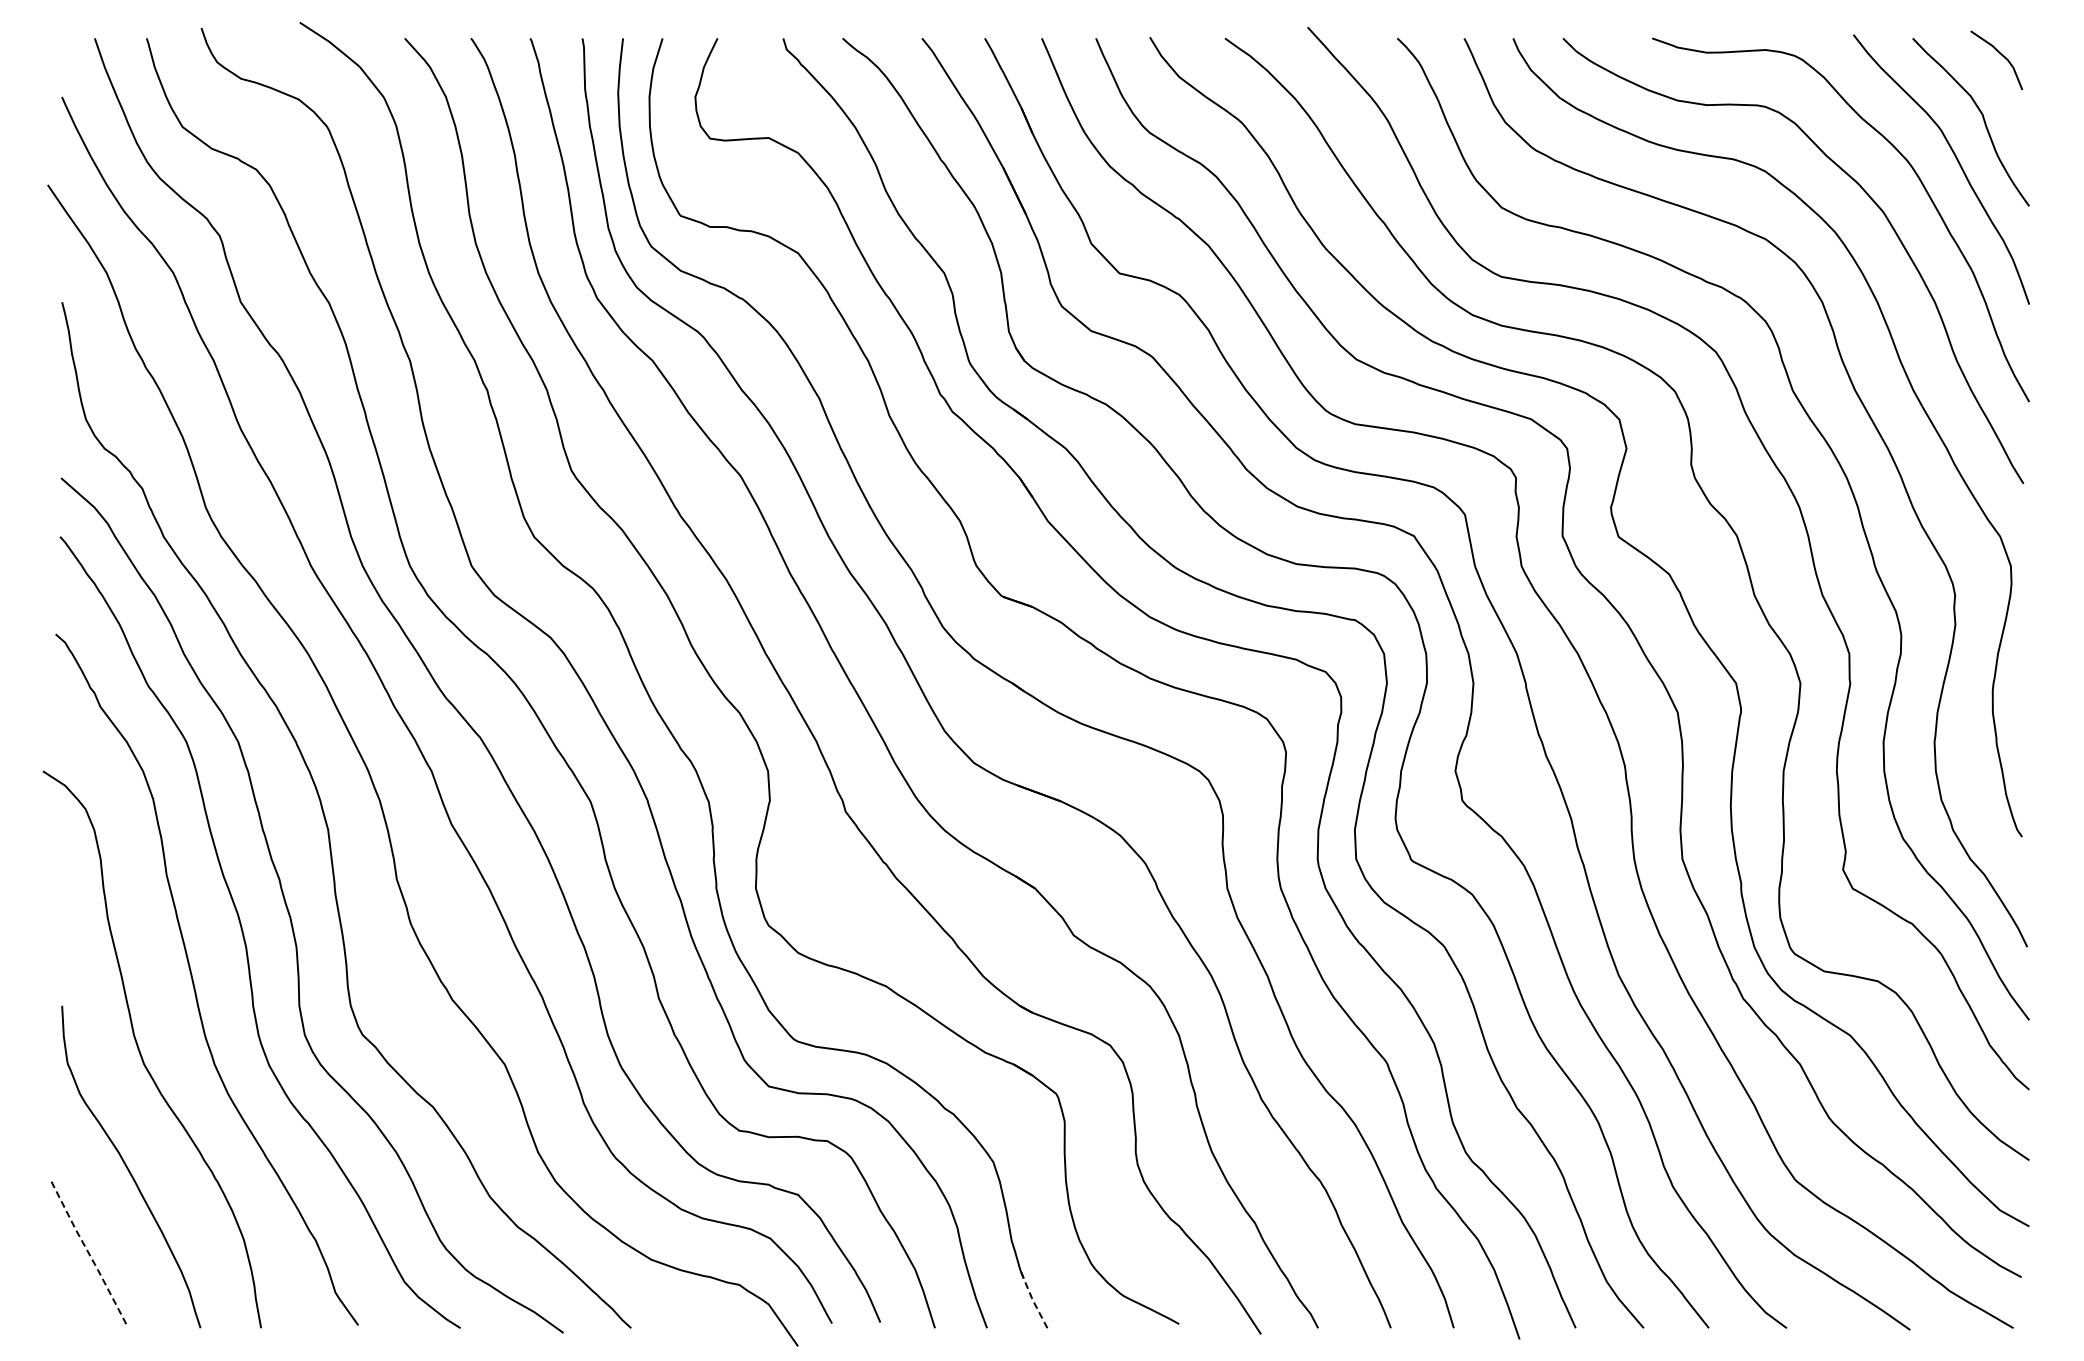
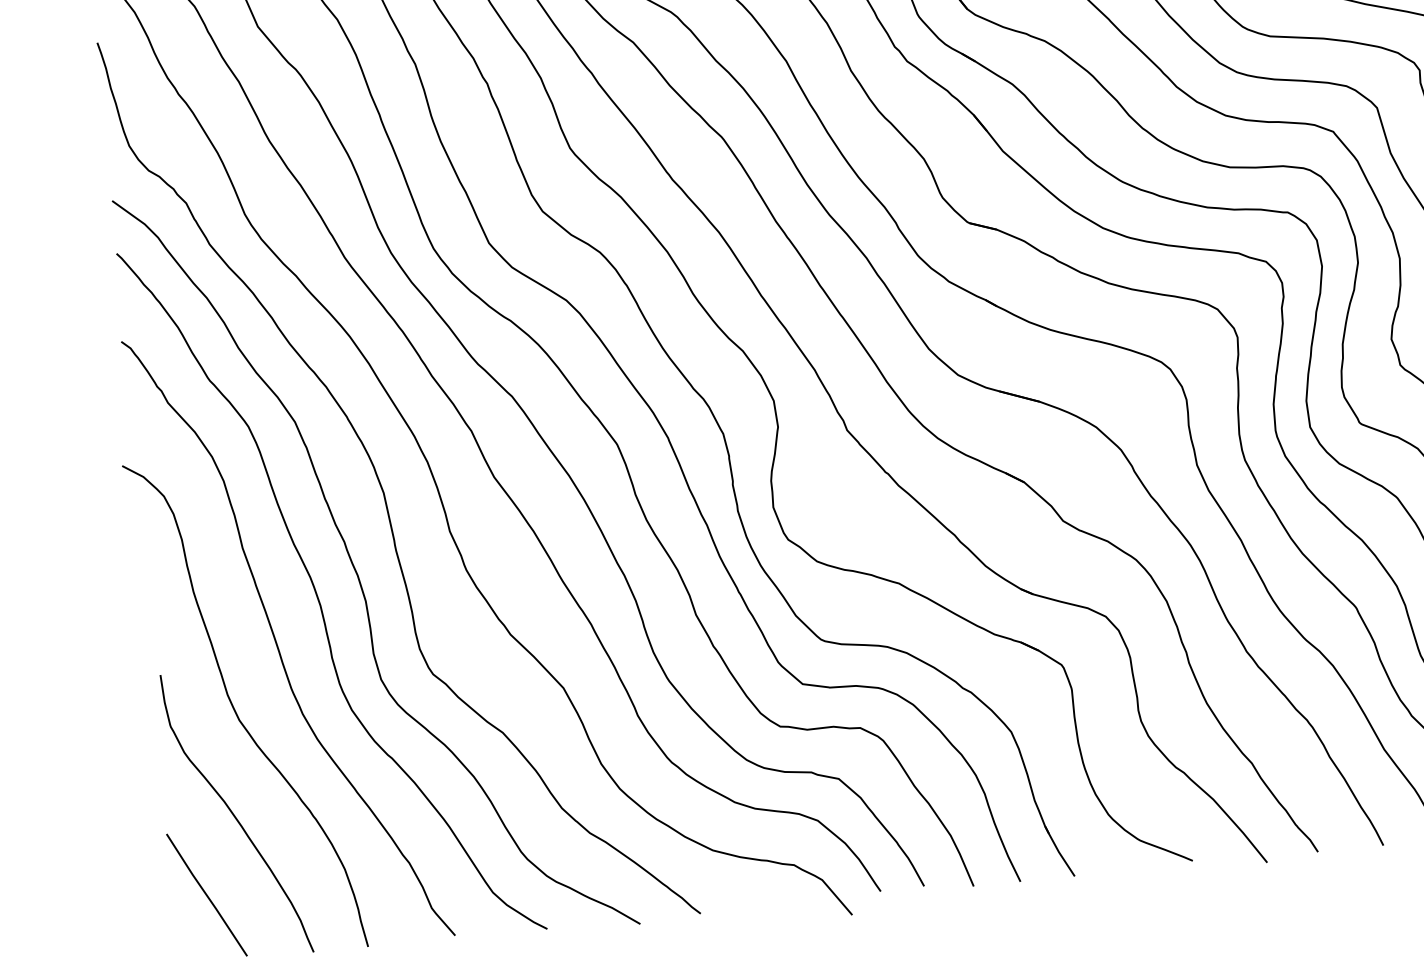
line: (89, 1253) -> (207, 895), dashed -> solid
line: (1032, 1298) -> (1058, 851), dashed -> solid

